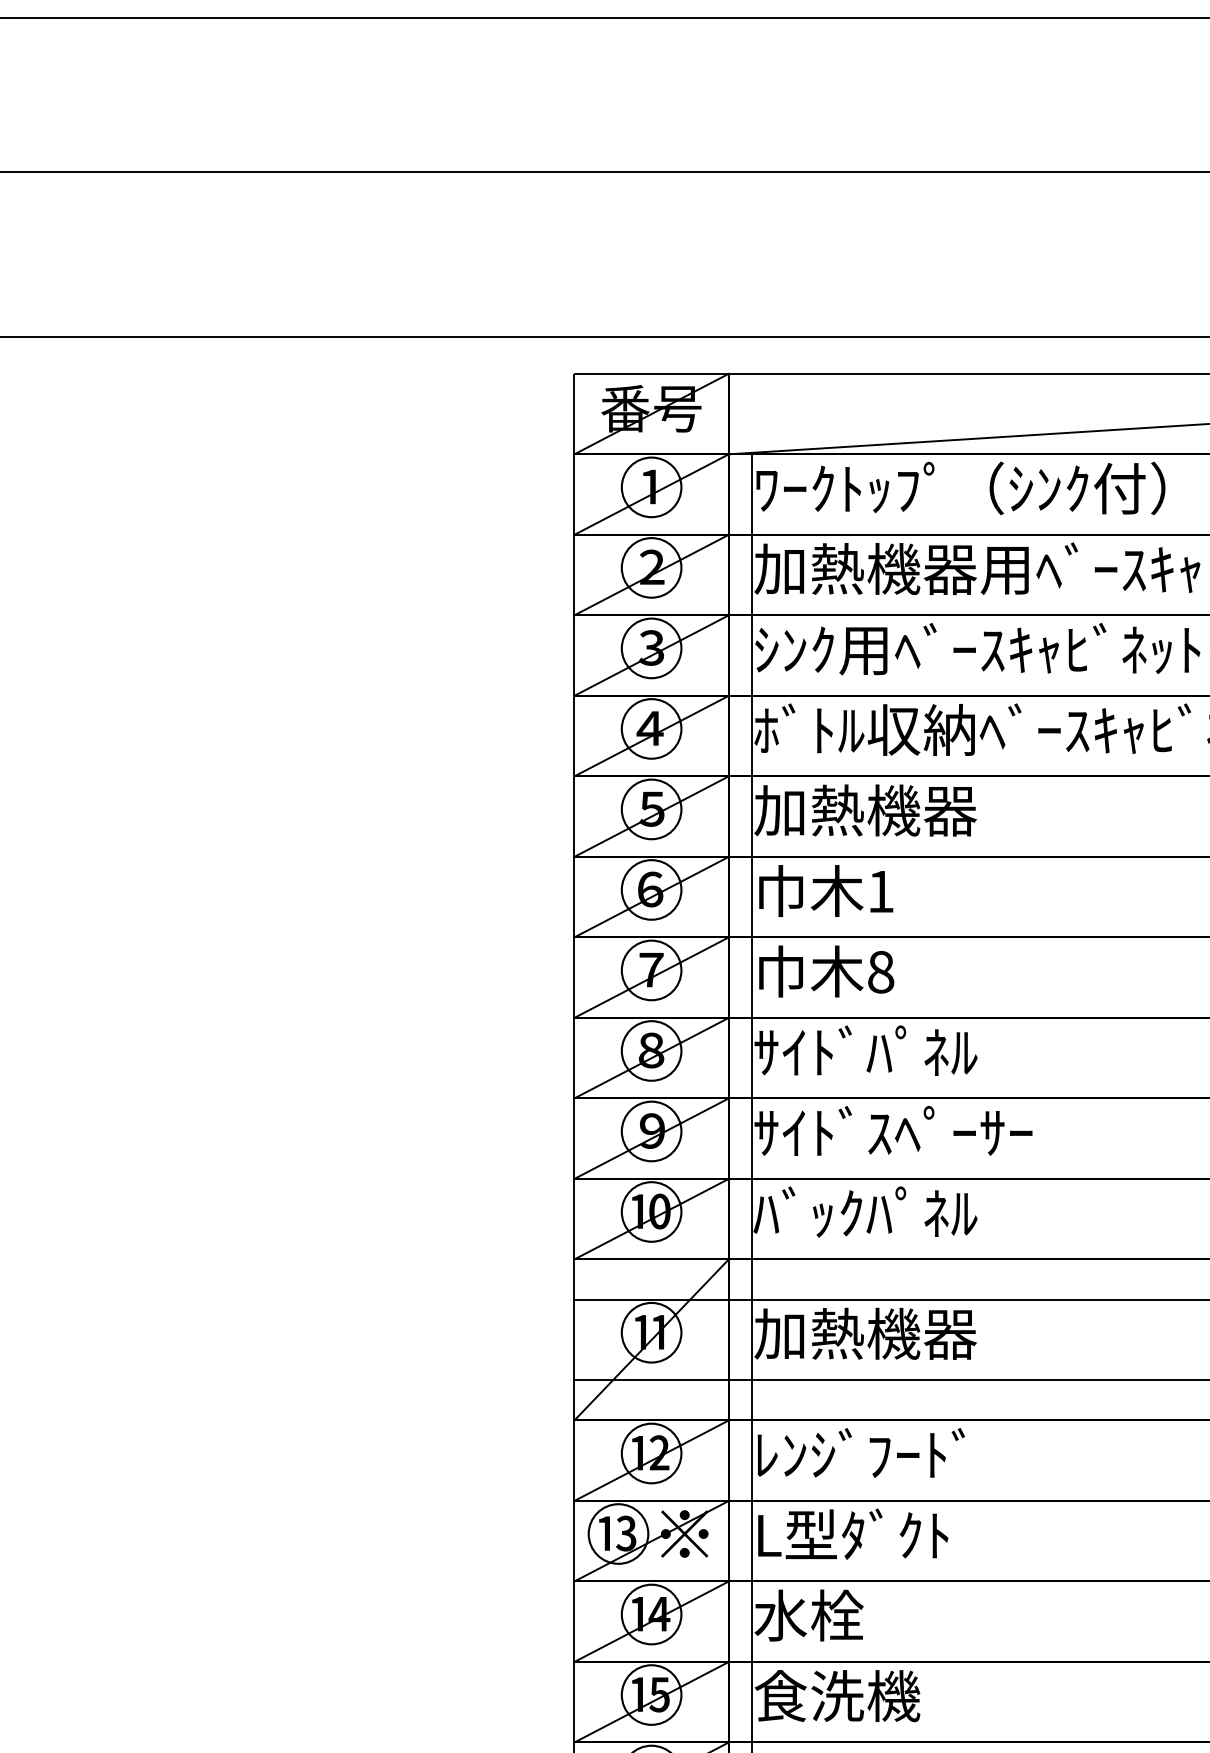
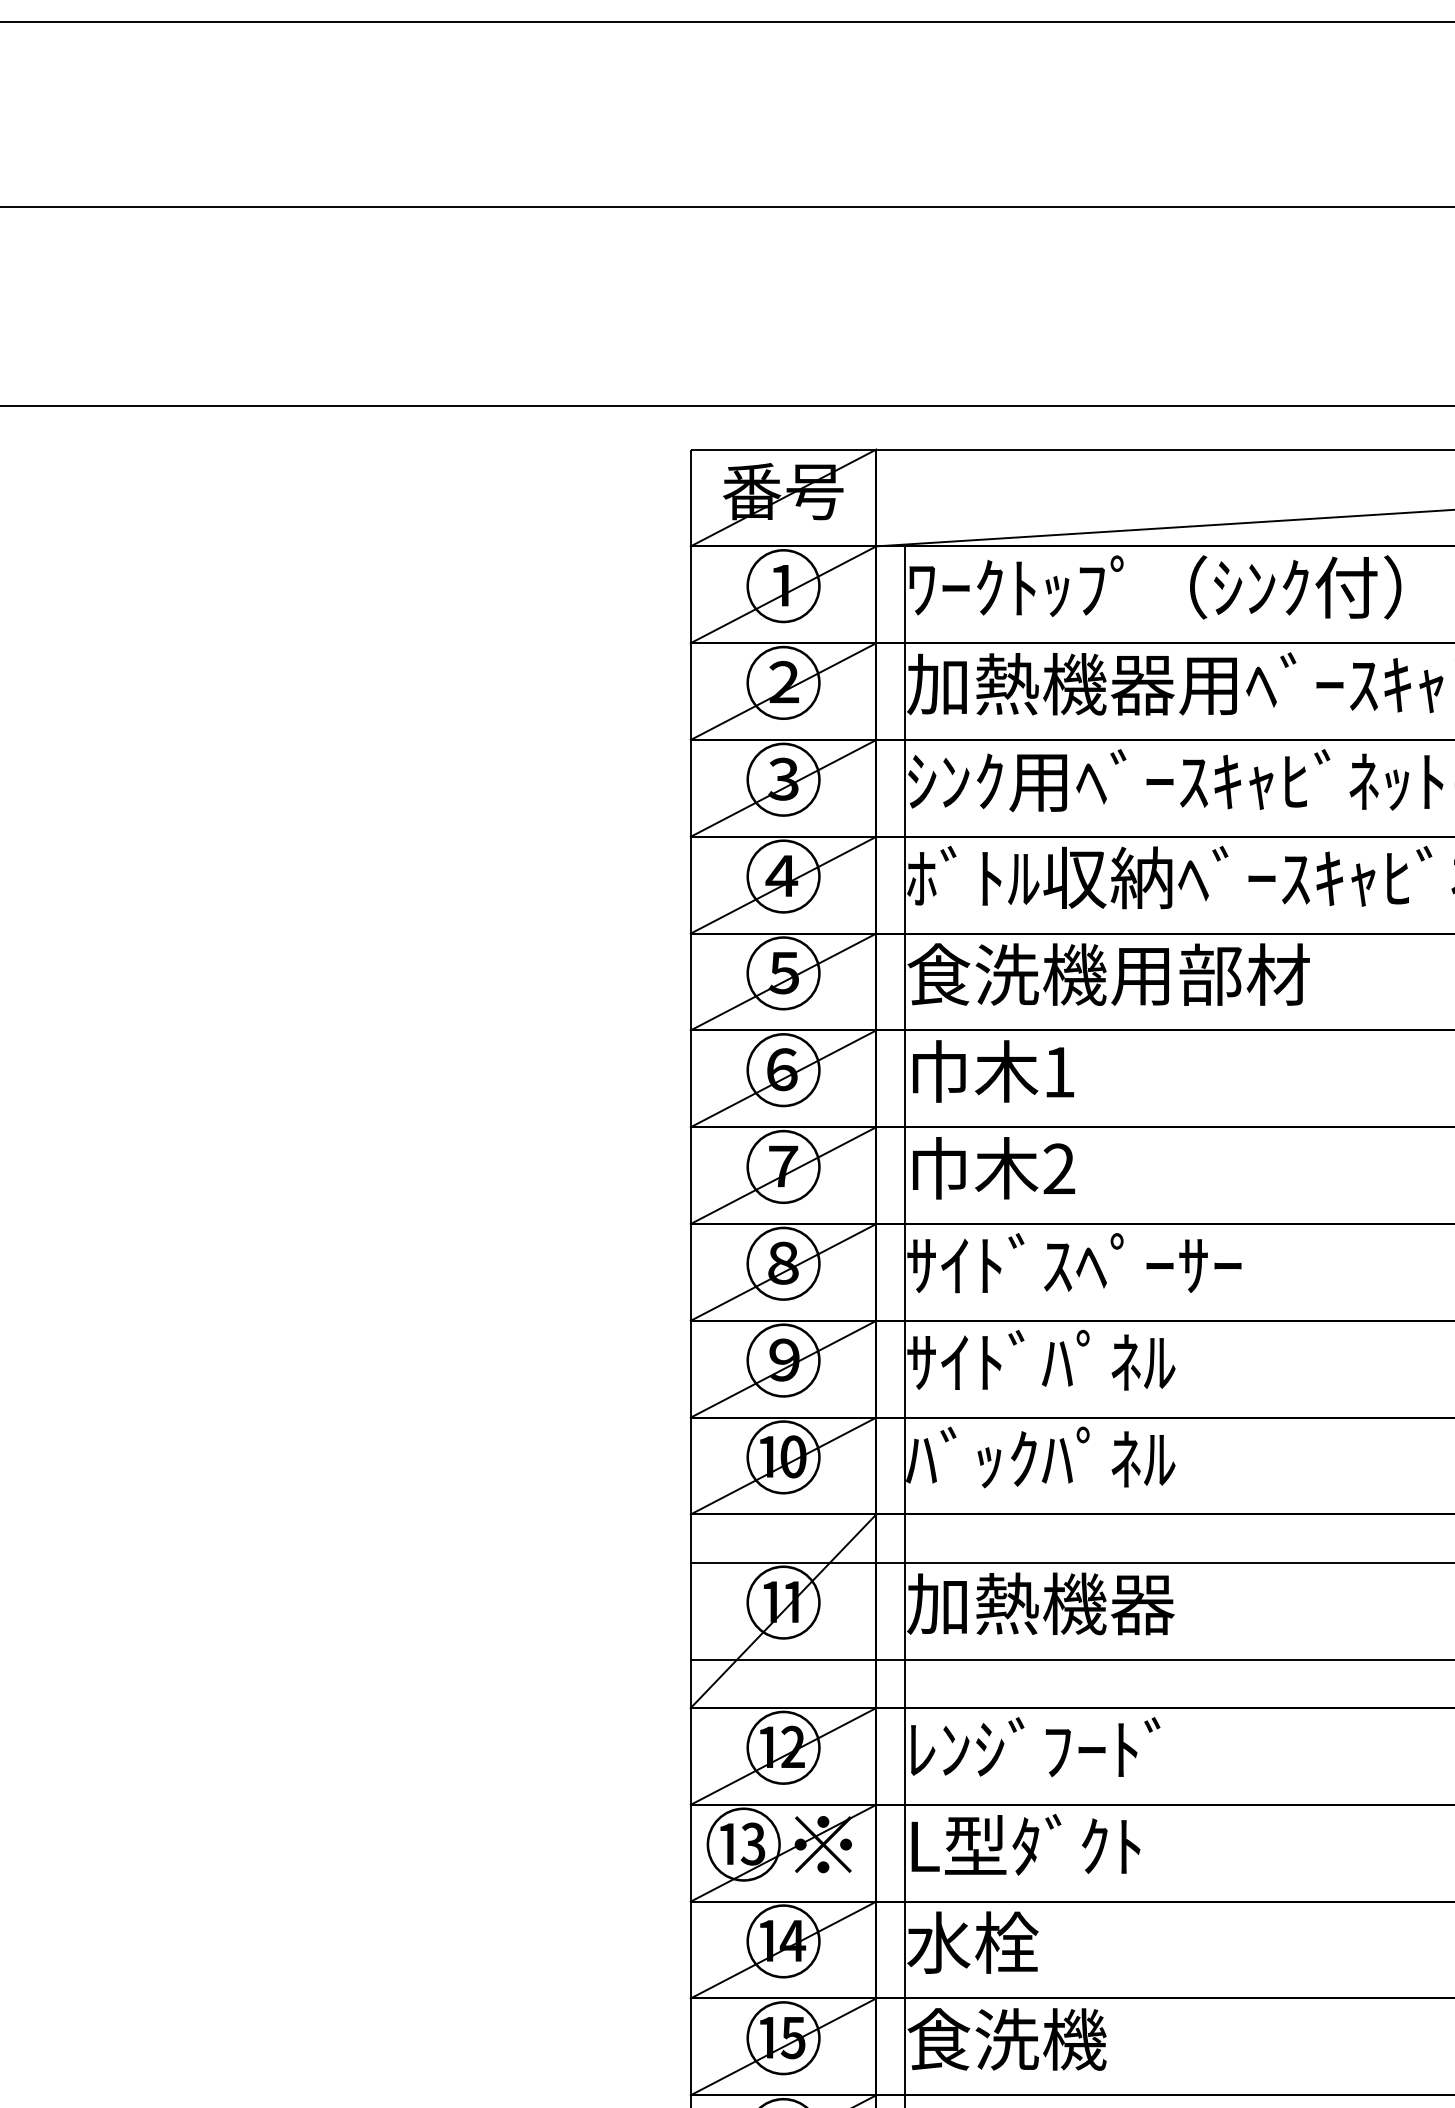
text: (921, 810) -> (1108, 974), 加熱機器 -> 食洗機用部材
text: (881, 971) -> (1059, 1168), 8 -> 2
text: (949, 1050) -> (1141, 1263), ｻｲﾄﾞﾊﾟﾈﾙ -> ｻｲﾄﾞｽﾍﾟｰｻｰ
text: (949, 1131) -> (1141, 1360), ｻｲﾄﾞｽﾍﾟｰｻｰ -> ｻｲﾄﾞﾊﾟﾈﾙ

